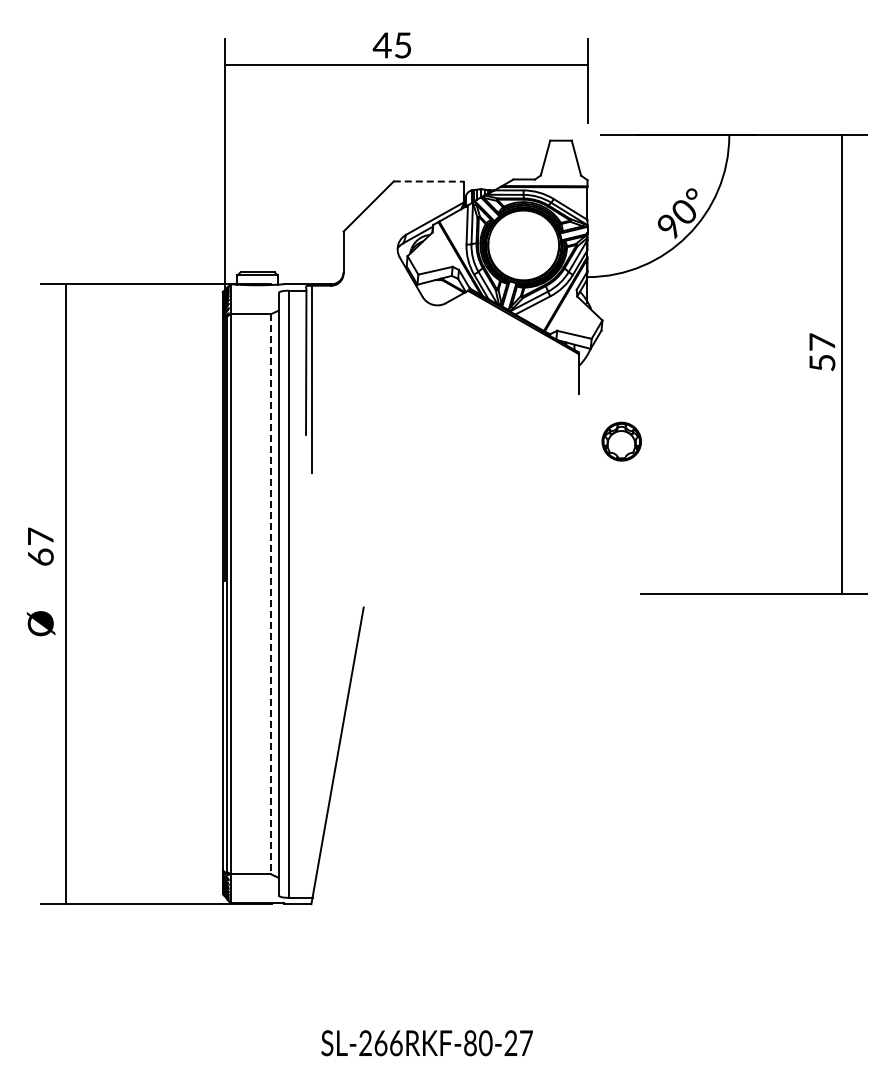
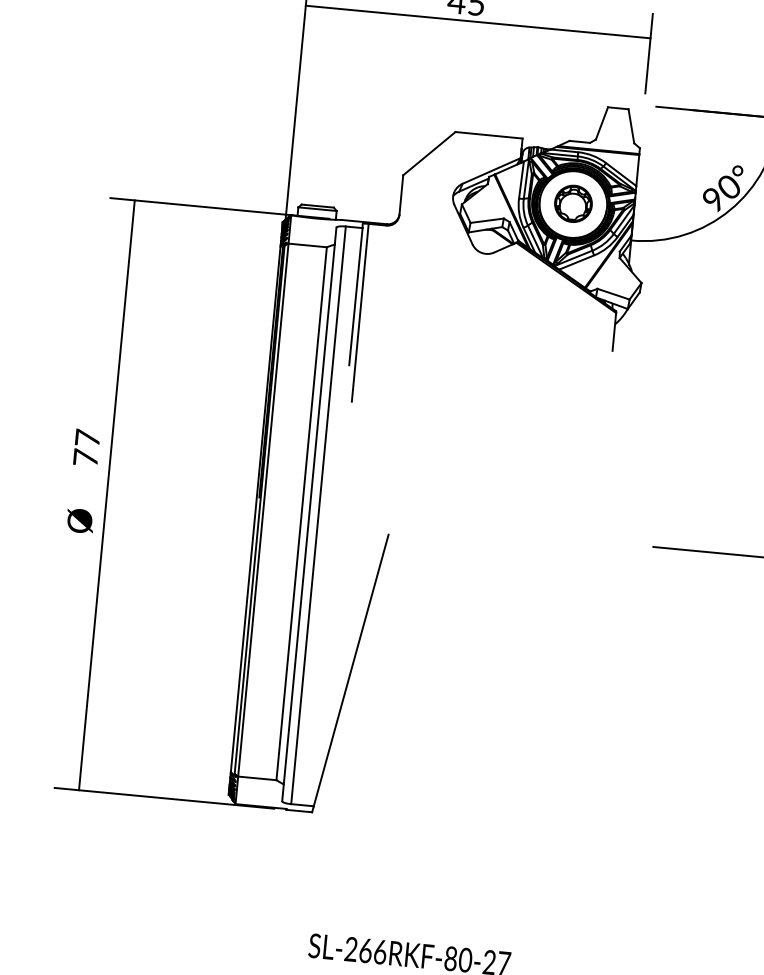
line: (429, 181) -> (489, 135), dashed -> solid
part: (621, 441) -> (573, 203), moved
text: (40, 556) -> (85, 457), 67 -> 77
line: (271, 594) -> (302, 513), dashed -> solid

